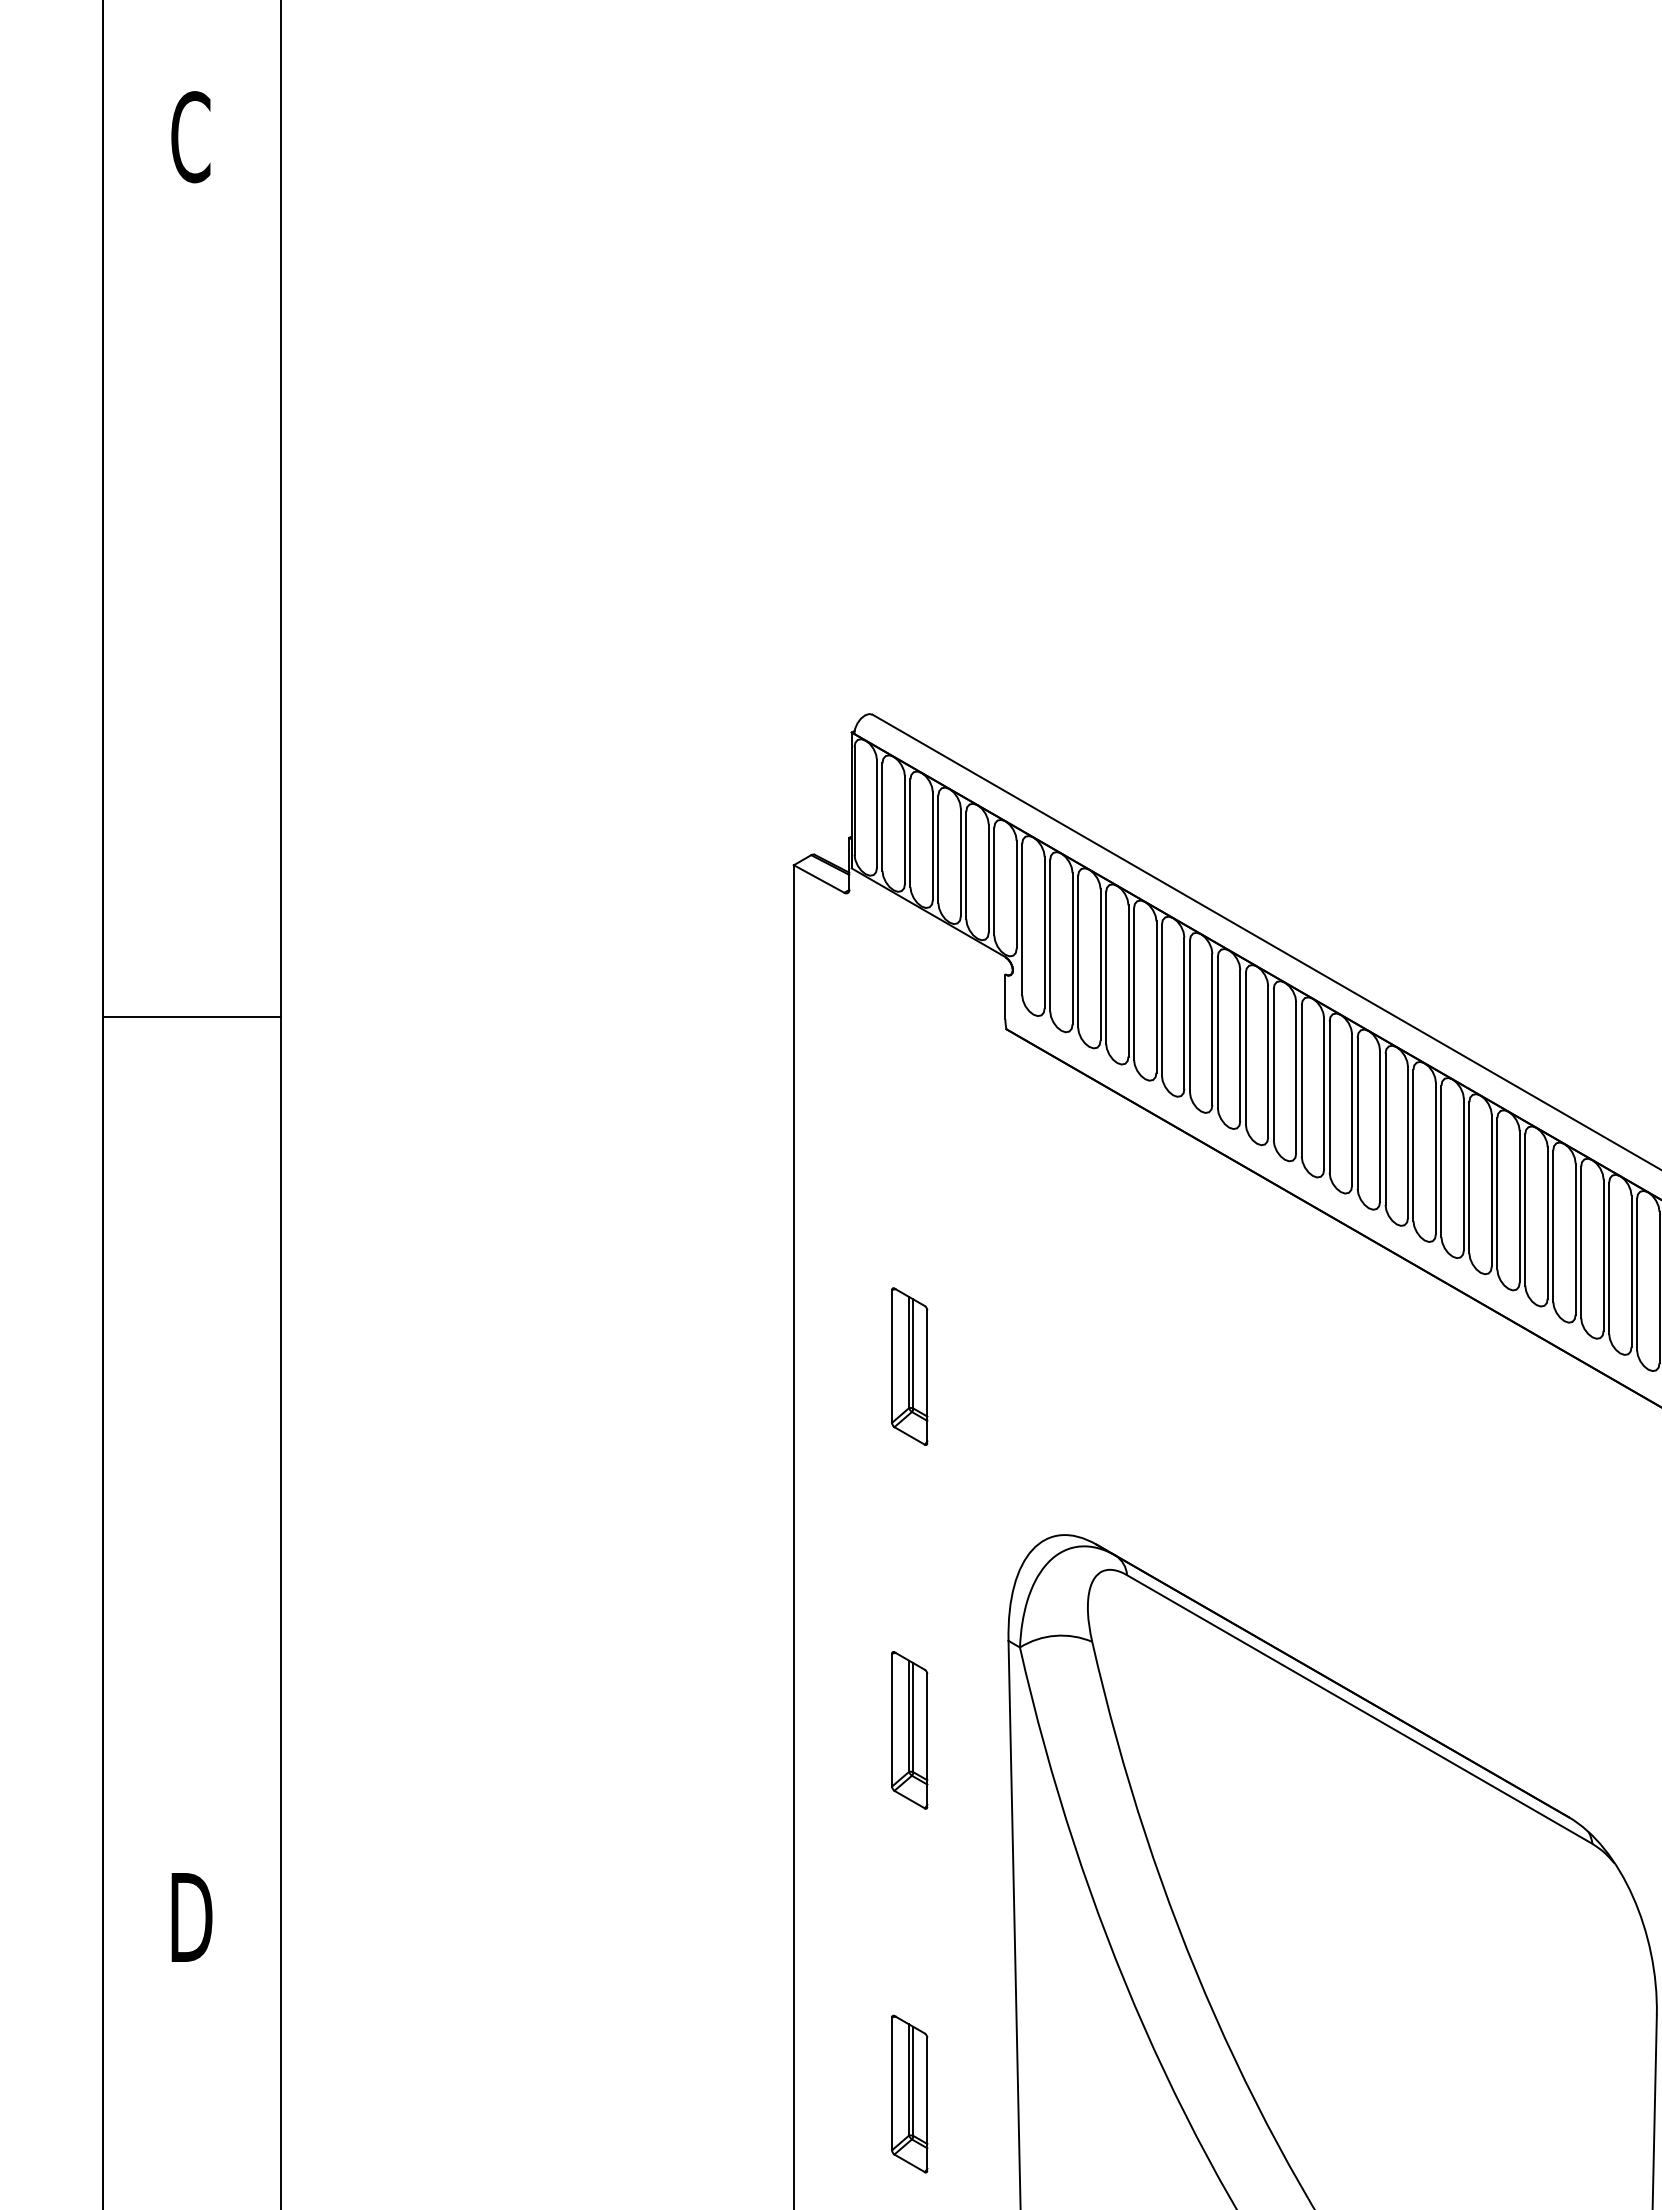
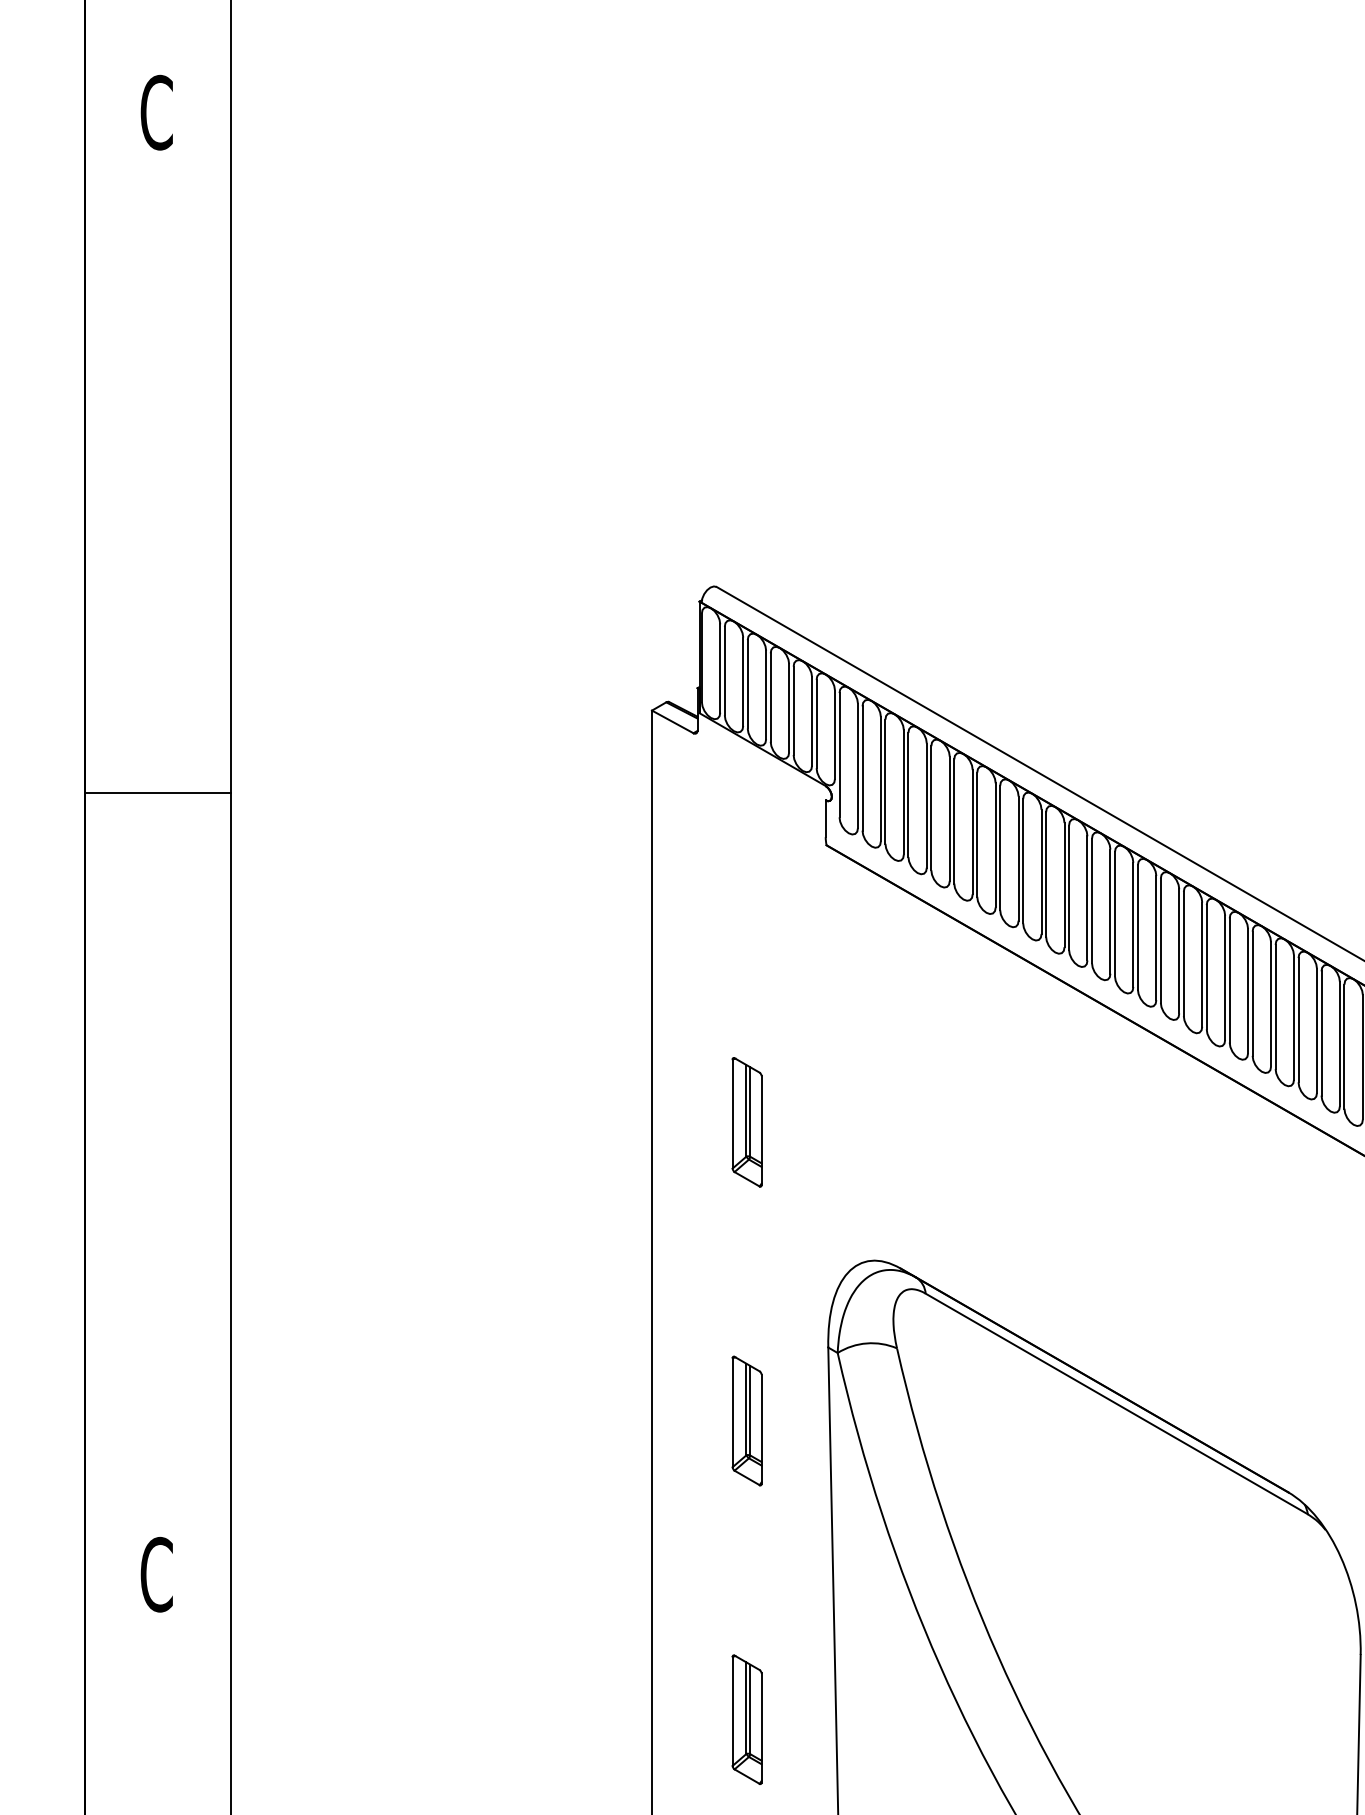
line: (191, 1017) -> (157, 792), moved
text: (191, 1917) -> (157, 1574), D -> C

